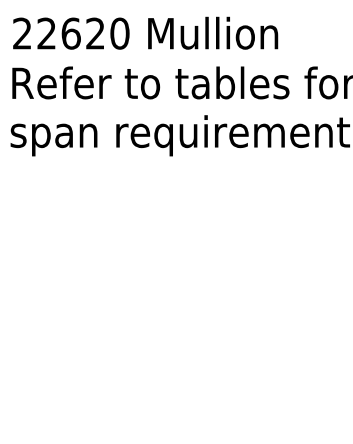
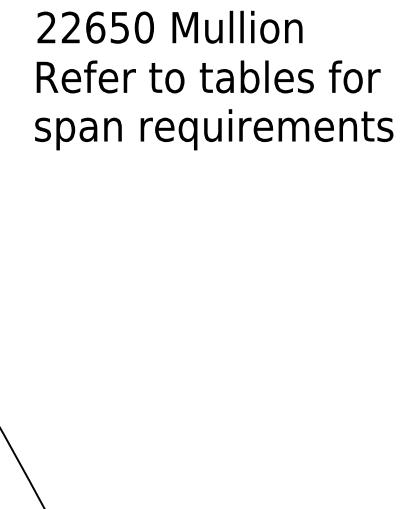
text: (95, 33) -> (119, 27), 22620 -> 22650

